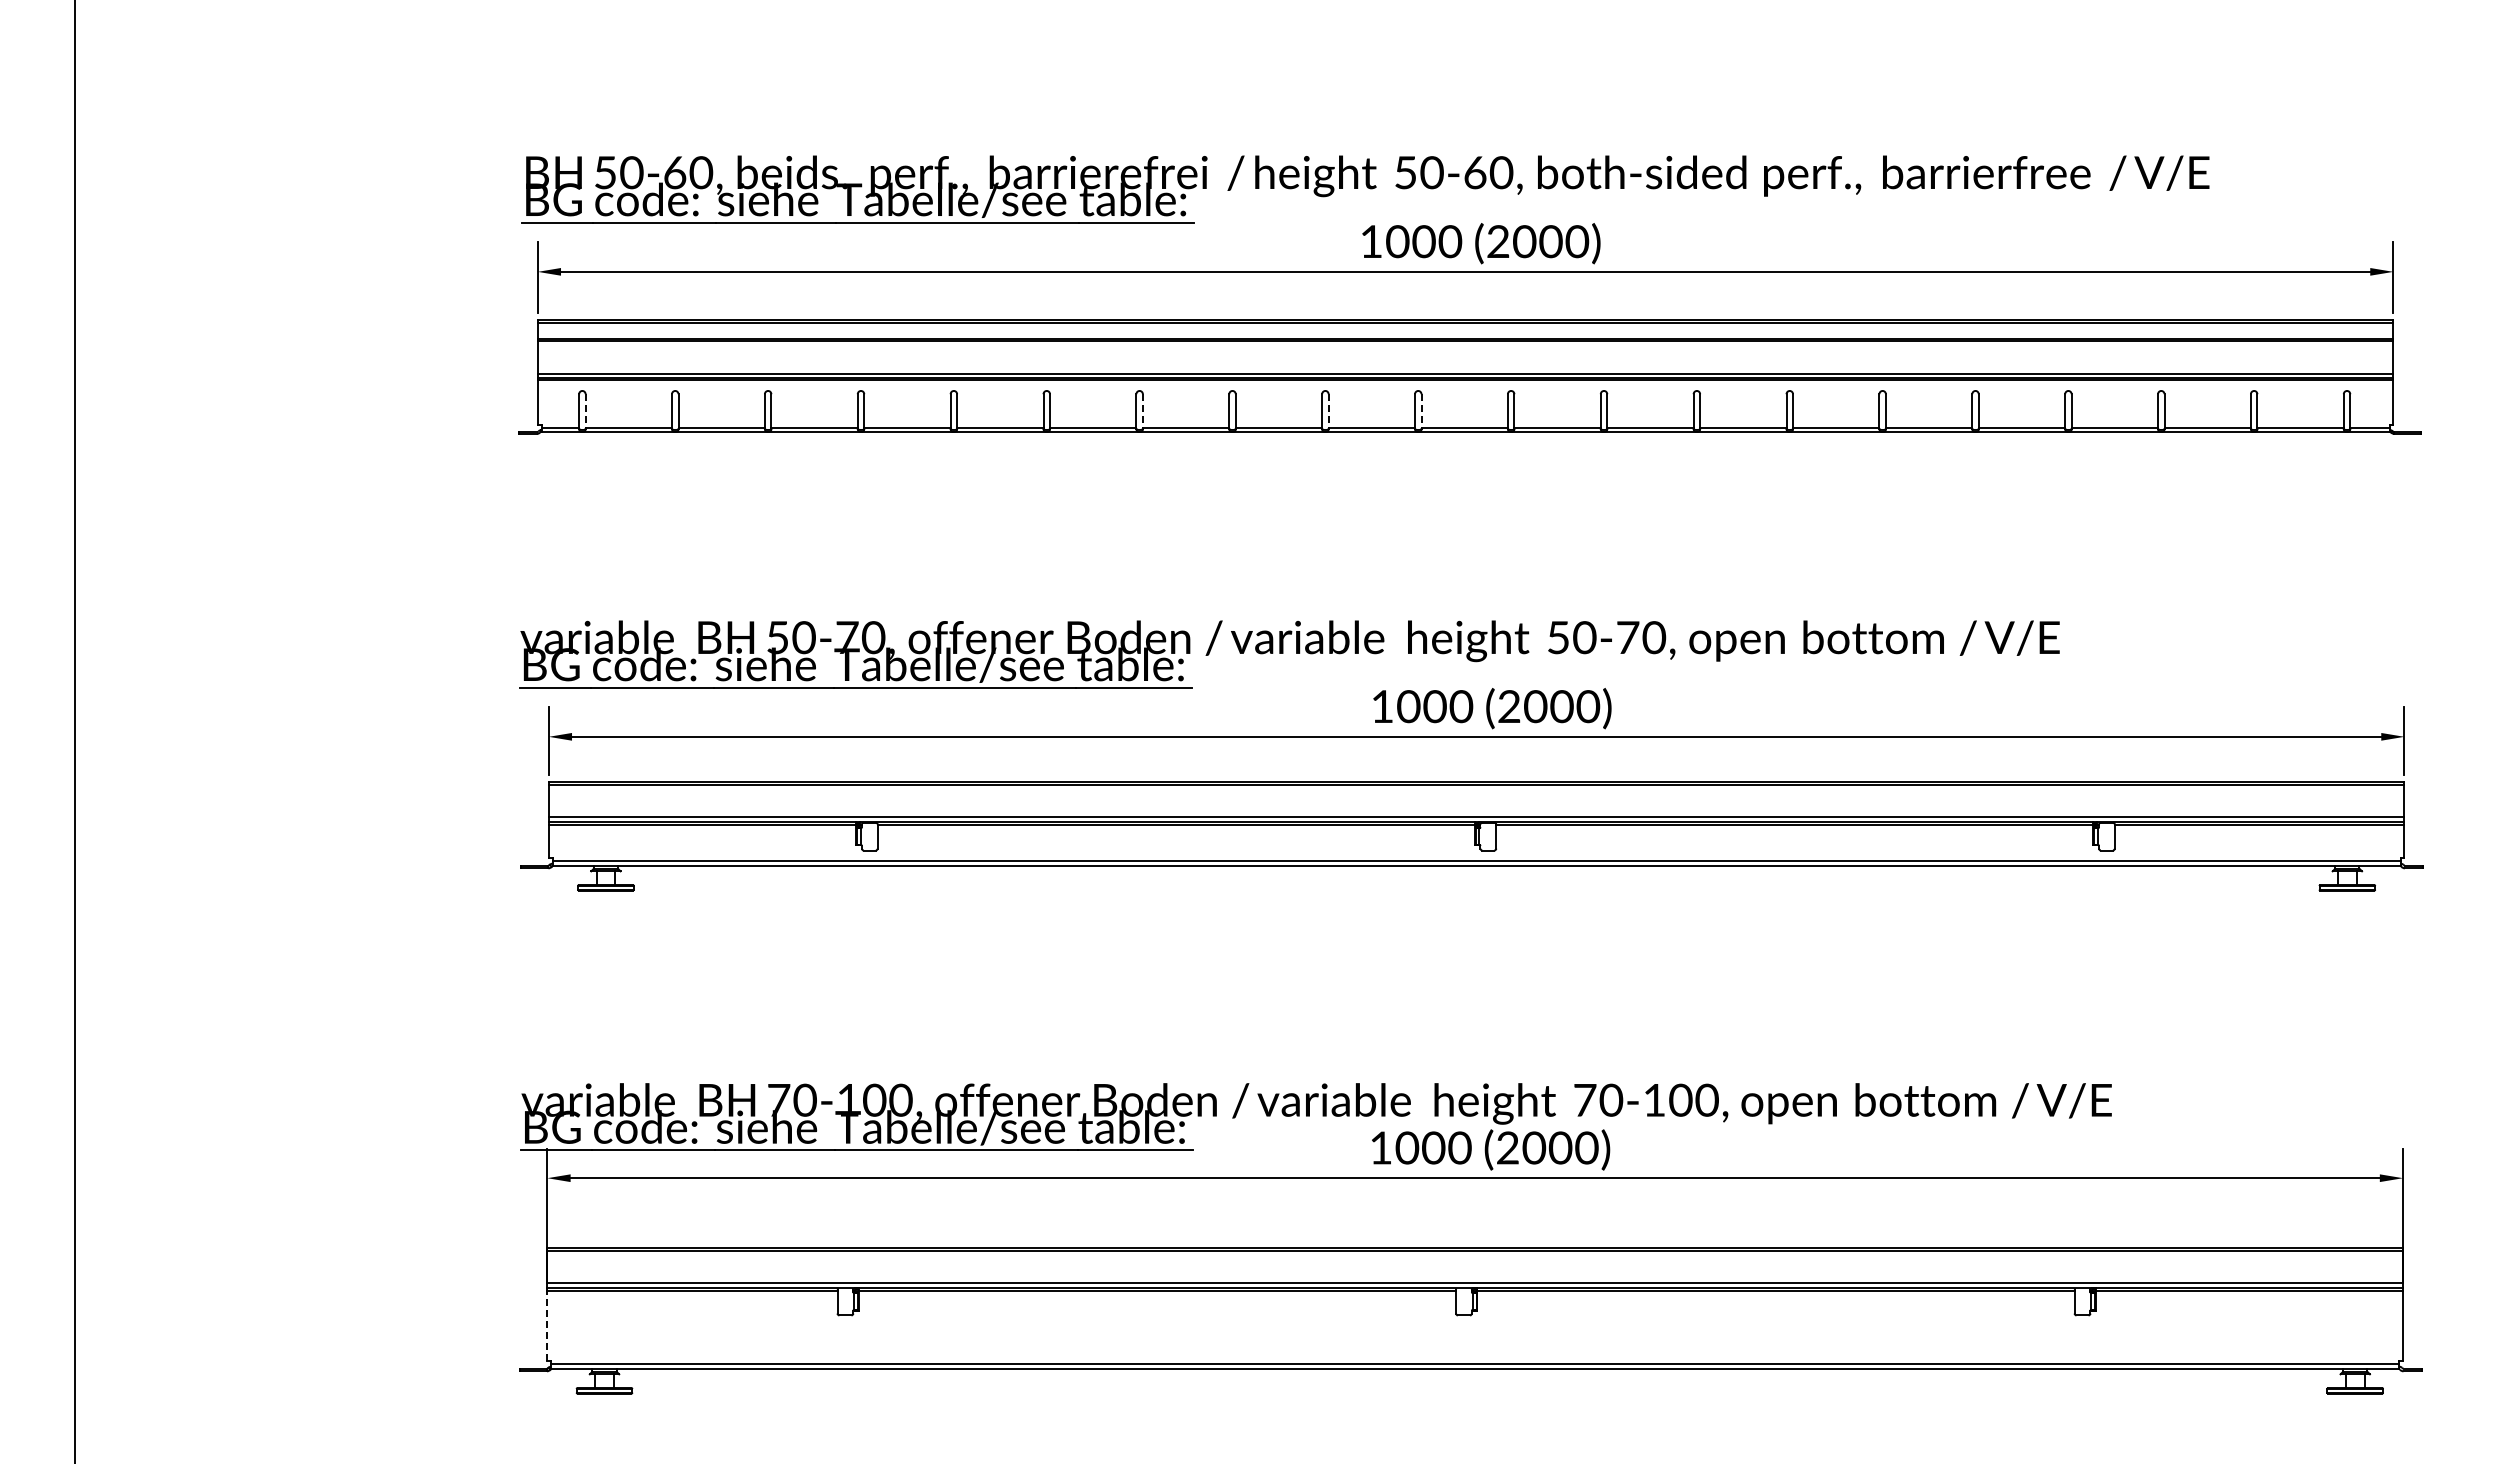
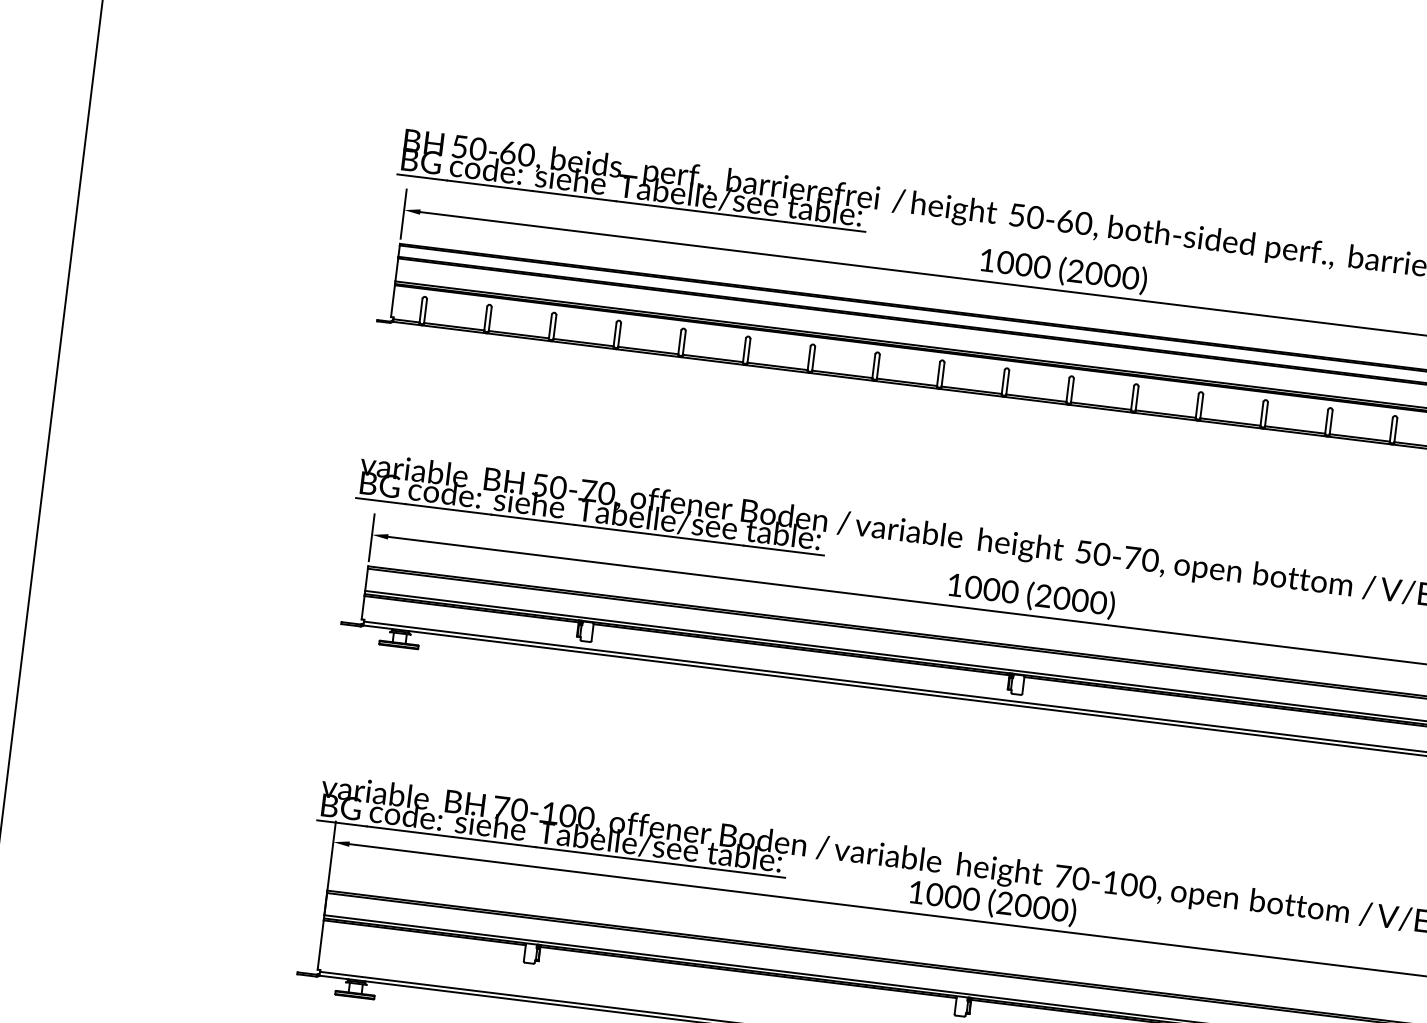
line: (585, 411) -> (425, 311), dashed -> solid
line: (1142, 411) -> (813, 359), dashed -> solid
line: (1328, 411) -> (942, 374), dashed -> solid
line: (1421, 411) -> (1007, 382), dashed -> solid
line: (547, 1325) -> (320, 944), dashed -> solid

